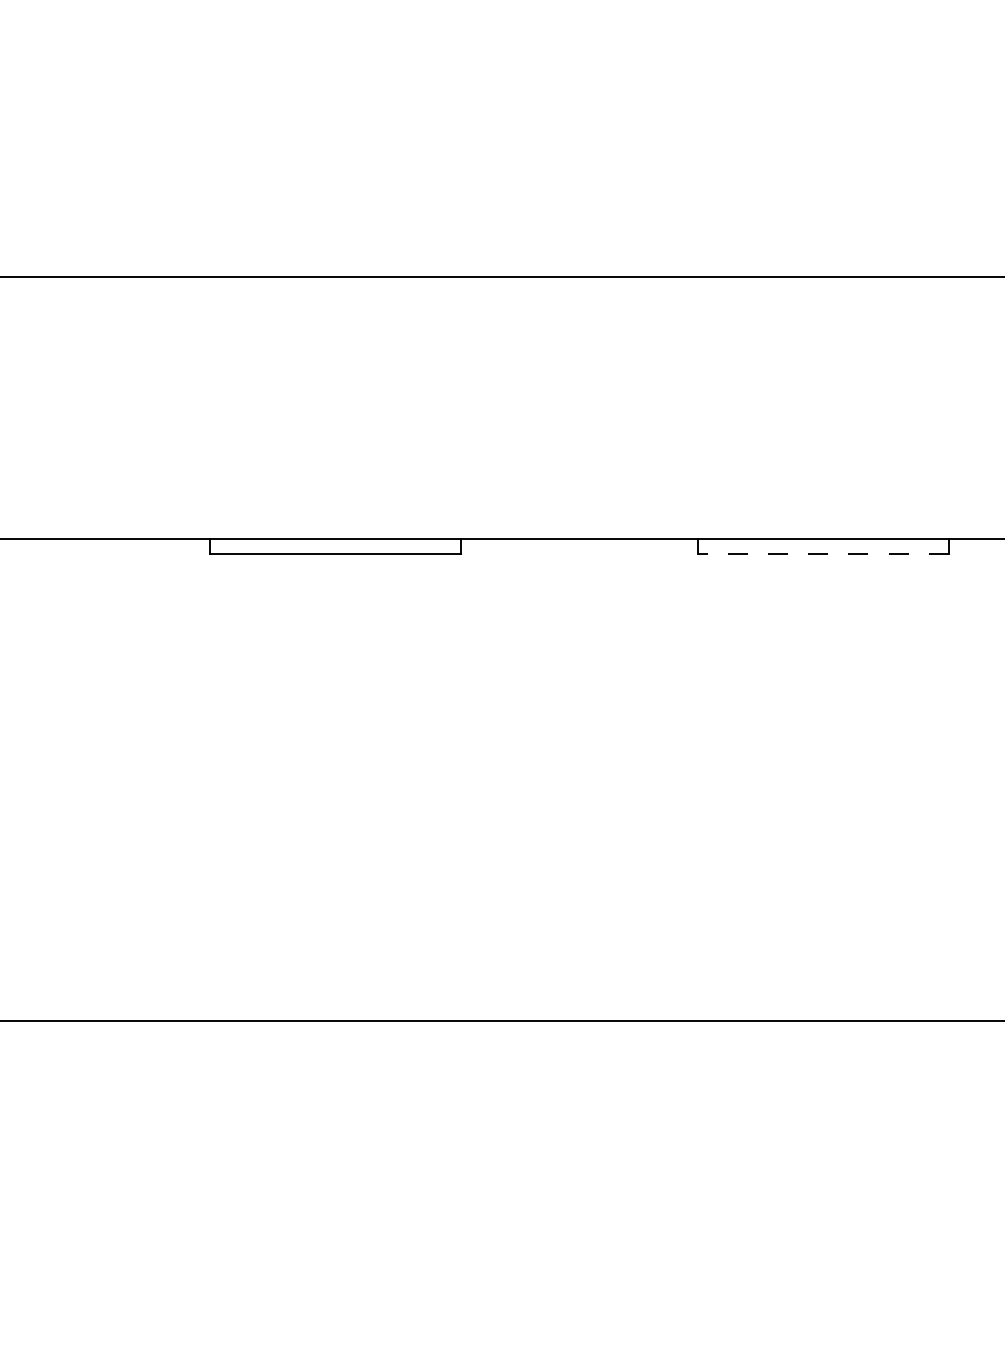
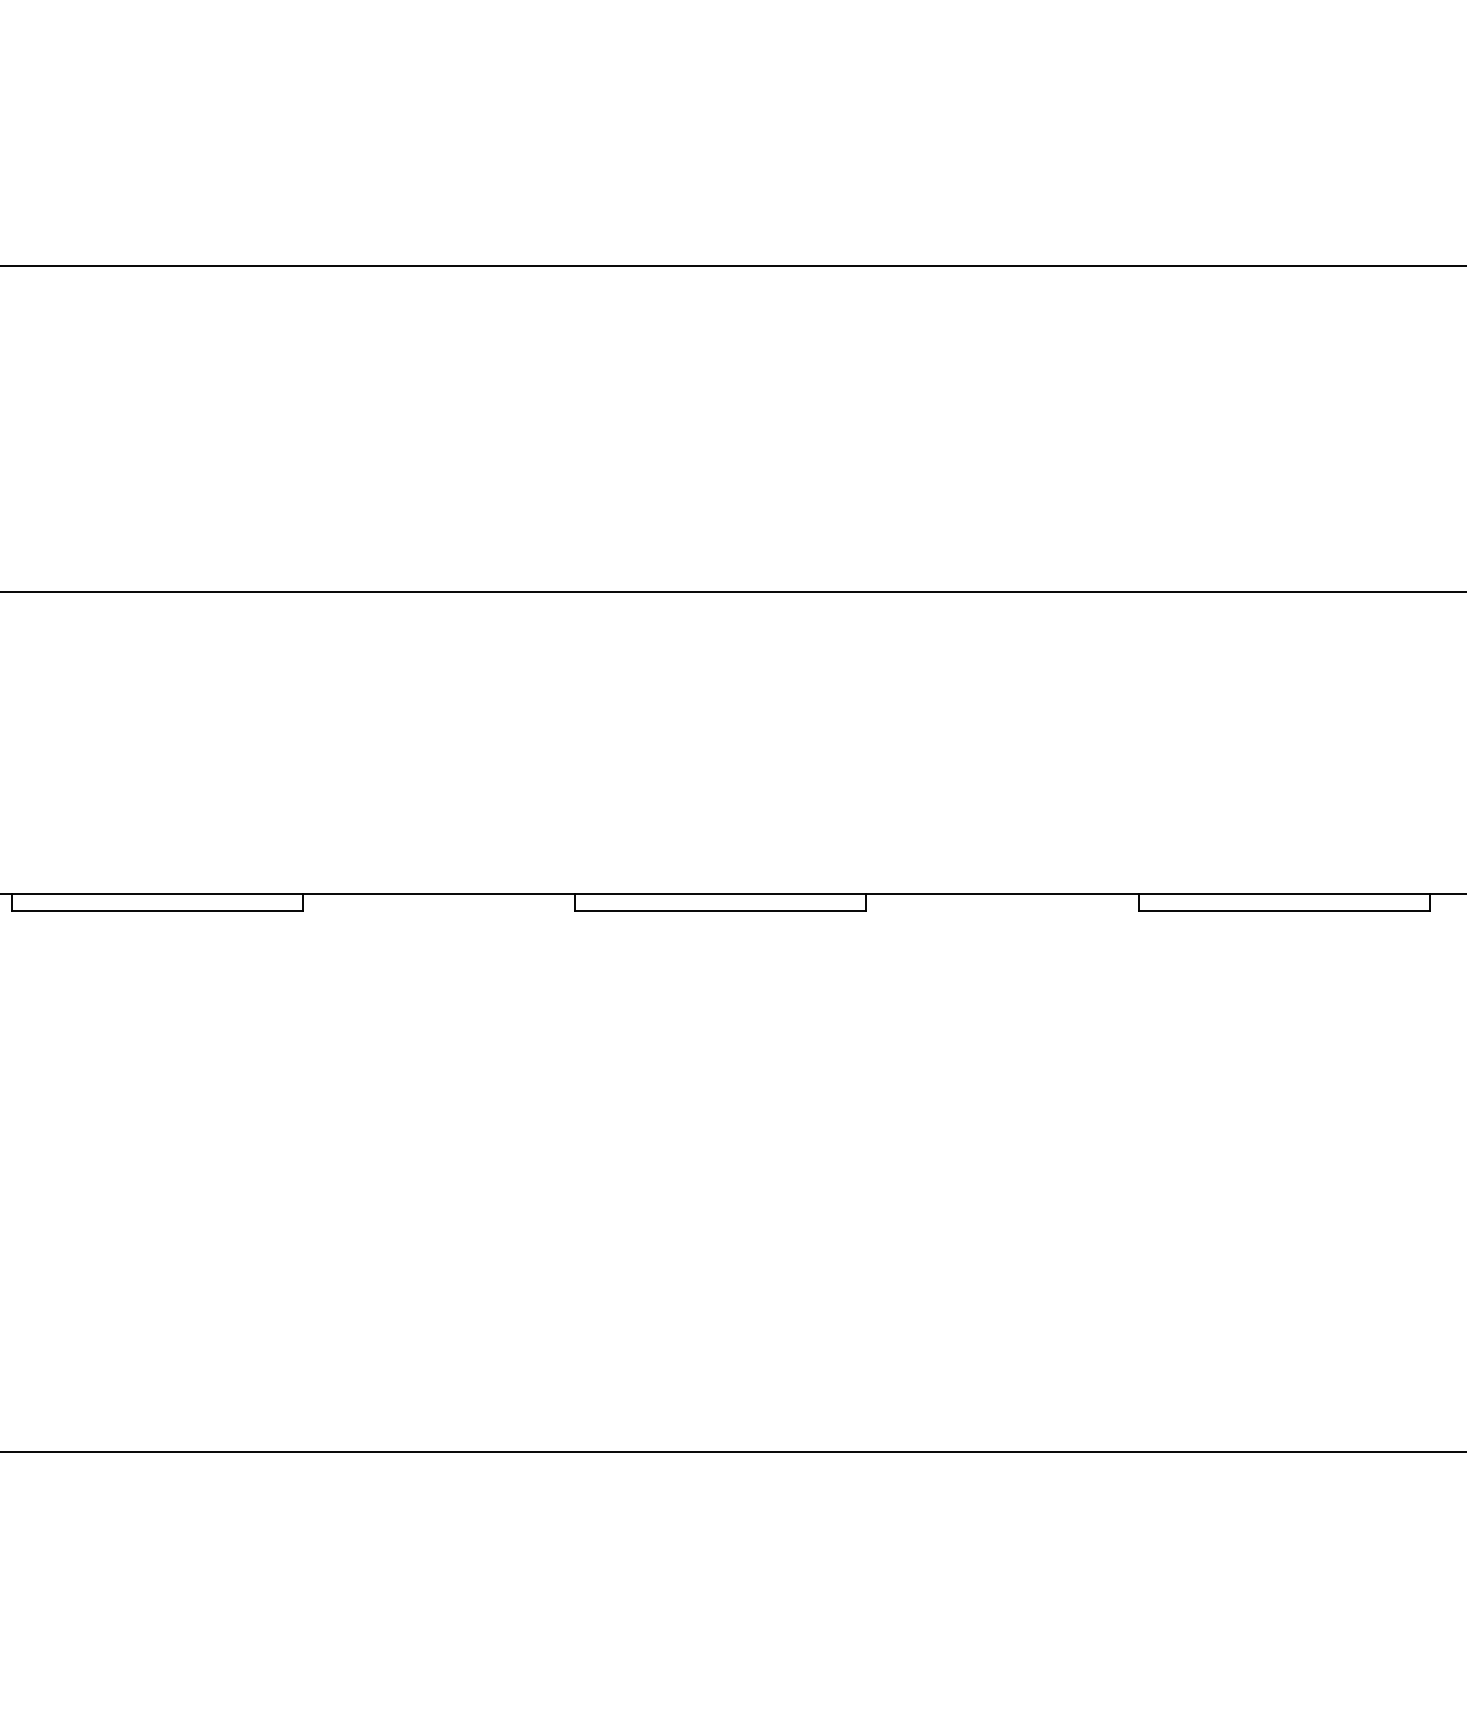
line: (823, 554) -> (1284, 911), dashed -> solid

